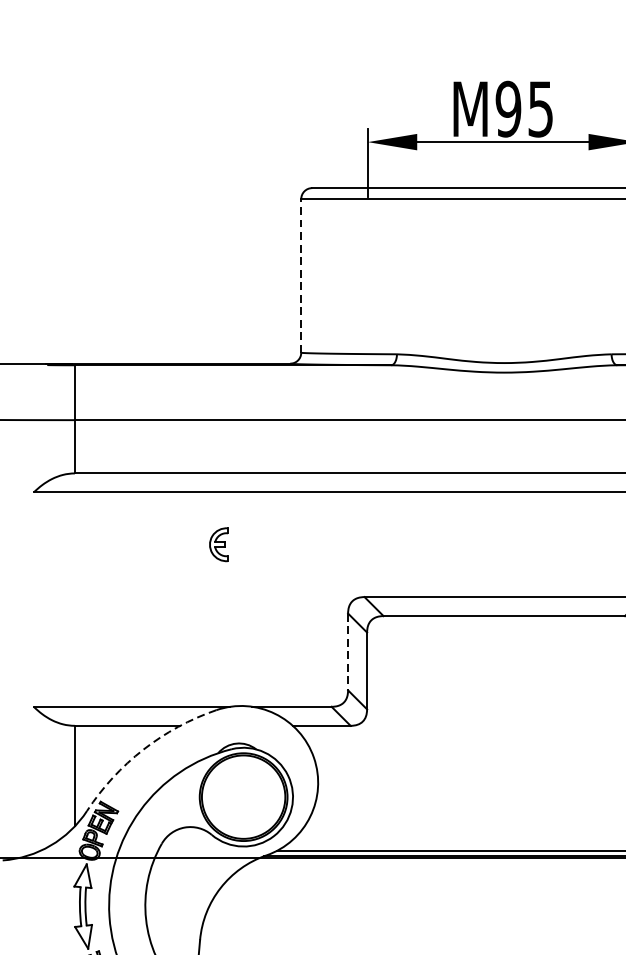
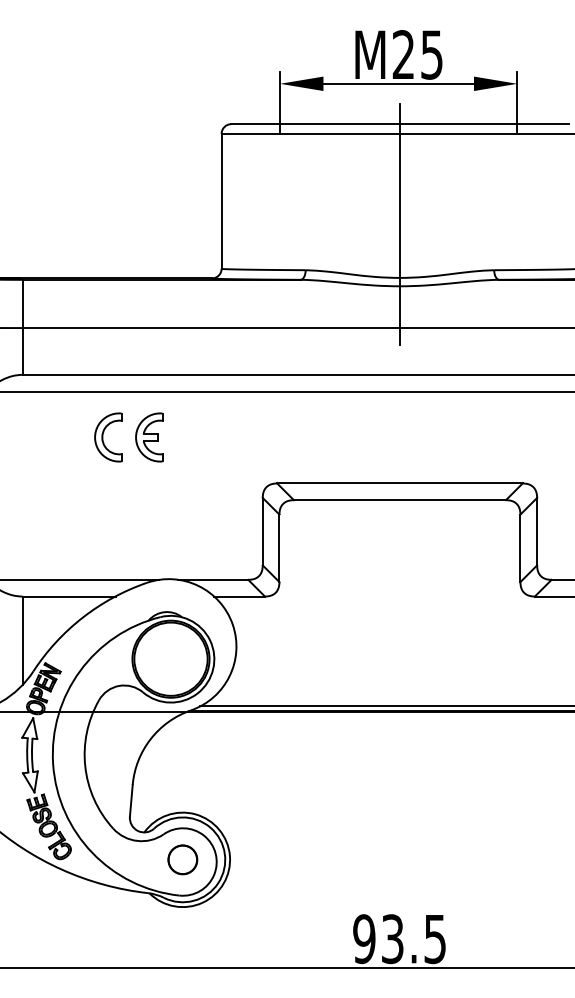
text: (508, 108) -> (403, 54), M95 -> M25
line: (301, 274) -> (221, 200), dashed -> solid
line: (503, 302) -> (399, 224), added
part: (172, 544) -> (108, 437), added
part: (219, 544) -> (149, 437), size x1.67
line: (347, 651) -> (262, 531), dashed -> solid
arc: (142, 749) -> (82, 617), dashed -> solid

